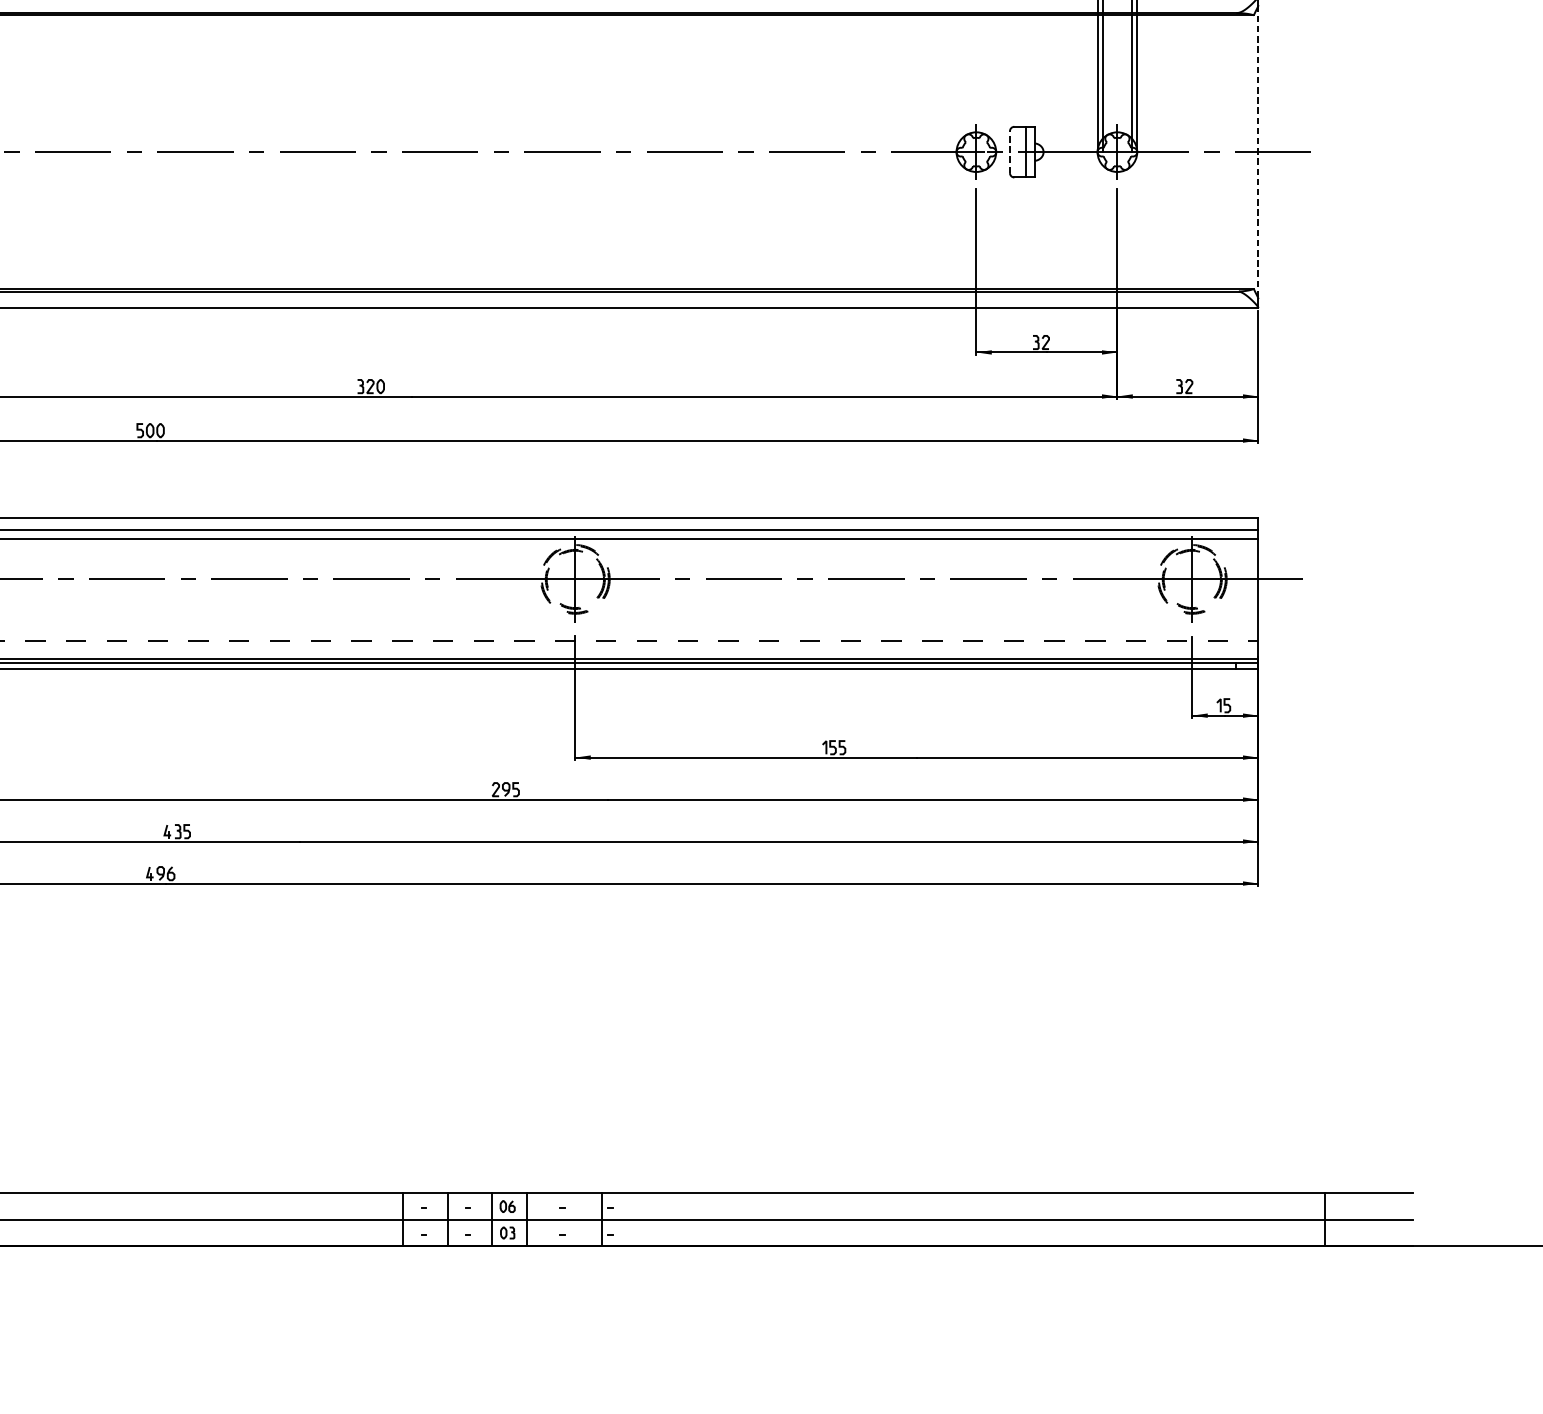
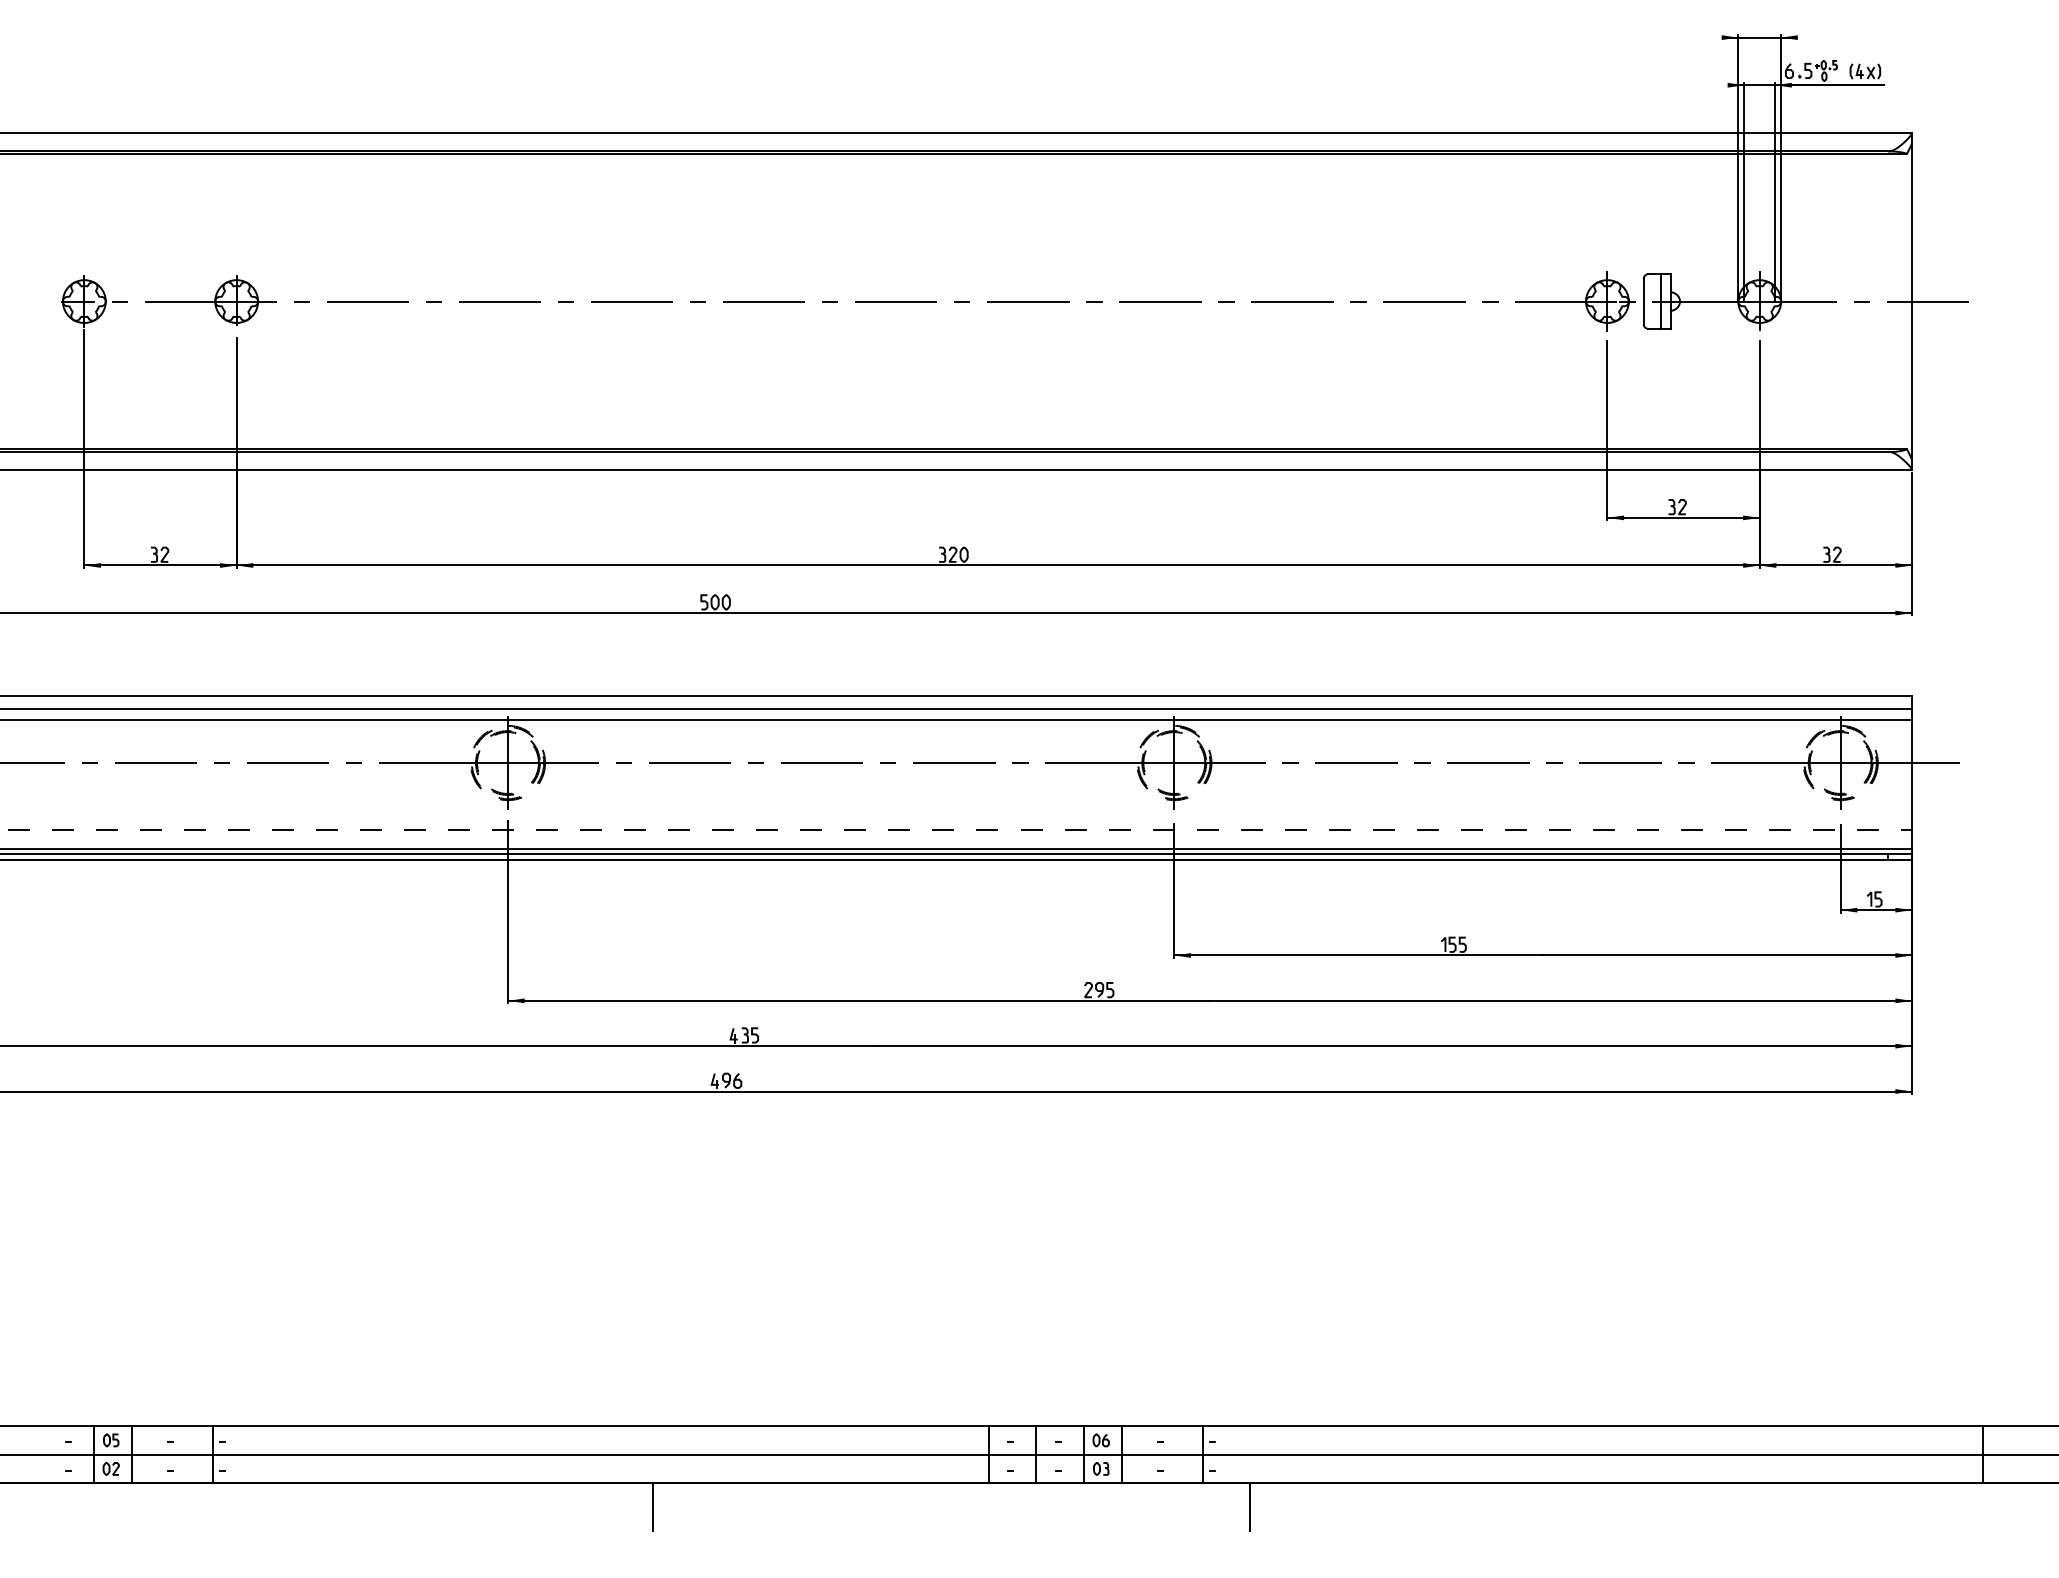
line: (1009, 152) -> (1643, 301), dashed -> solid
line: (1258, 153) -> (1912, 302), dashed -> solid
line: (93, 1267) -> (653, 1506), added
line: (645, 1267) -> (1250, 1506), added

